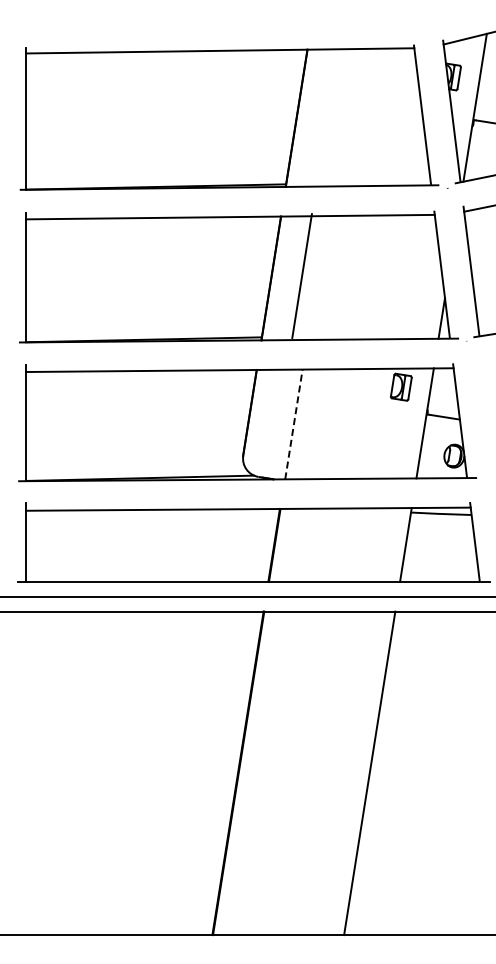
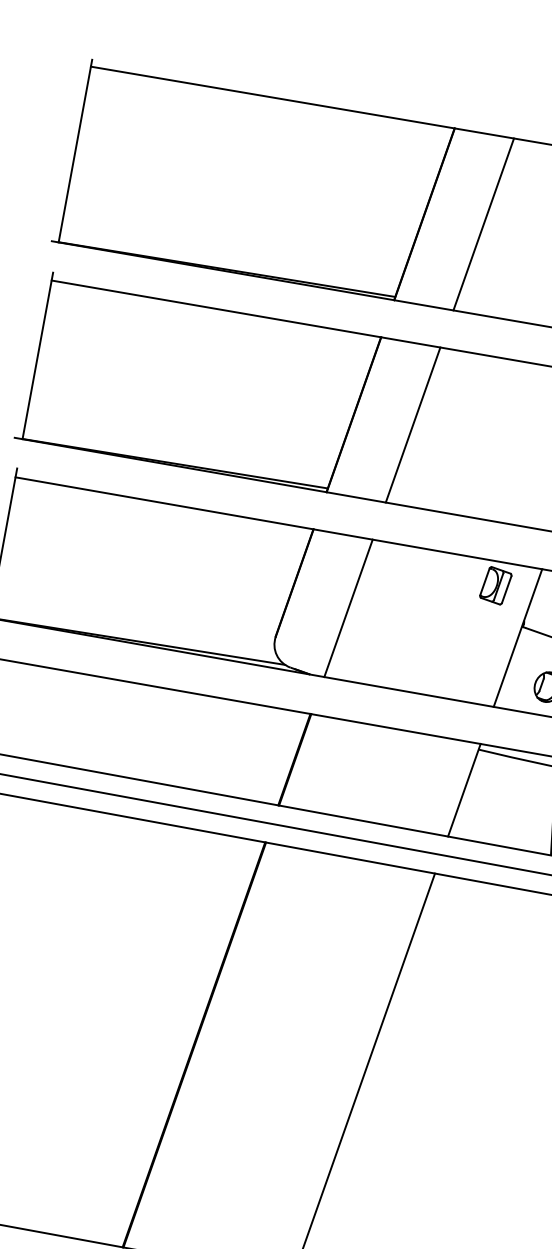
line: (342, 117) -> (483, 224), added
line: (301, 275) -> (412, 424), moved
line: (293, 424) -> (347, 608), dashed -> solid

